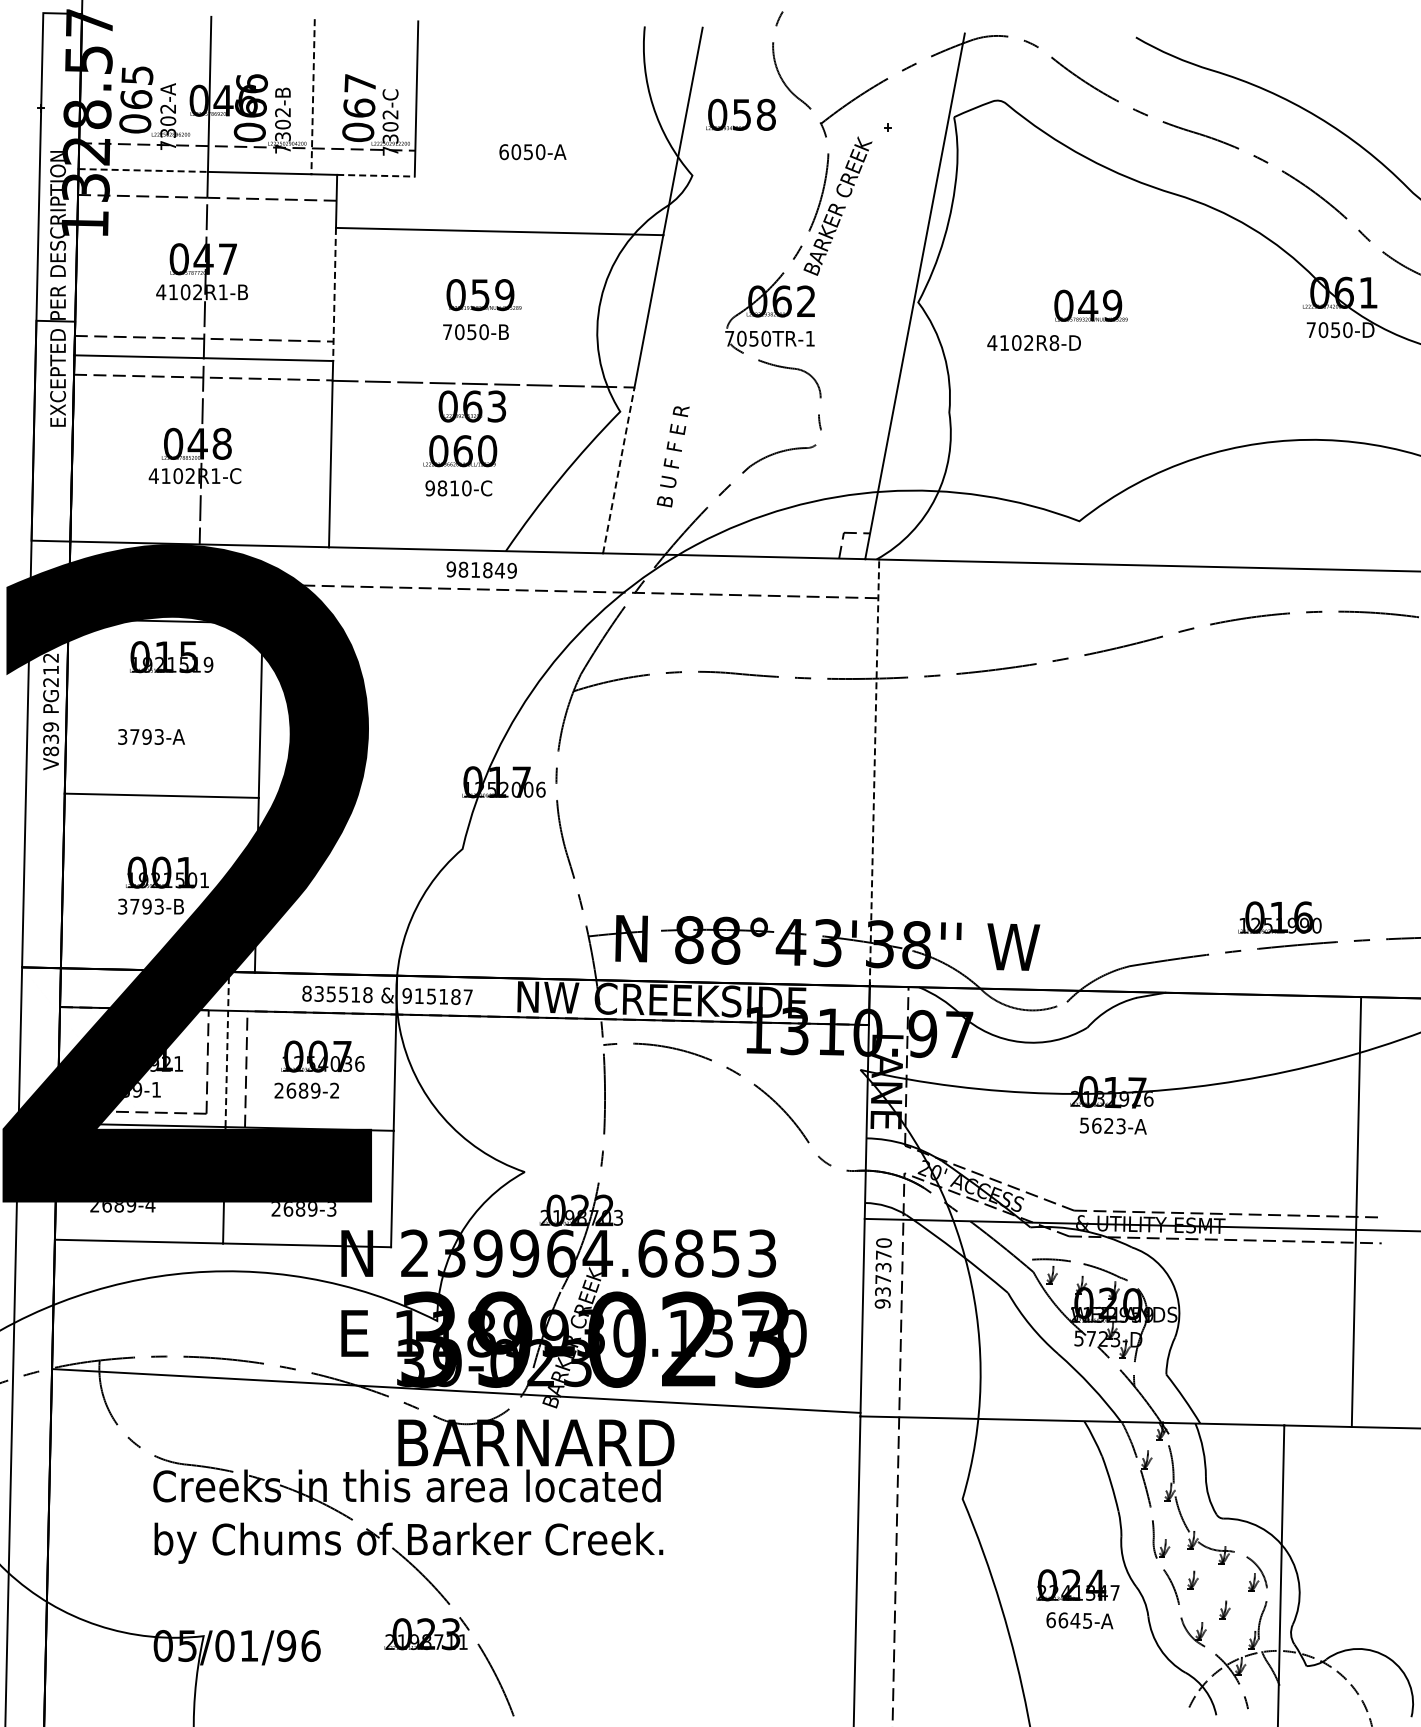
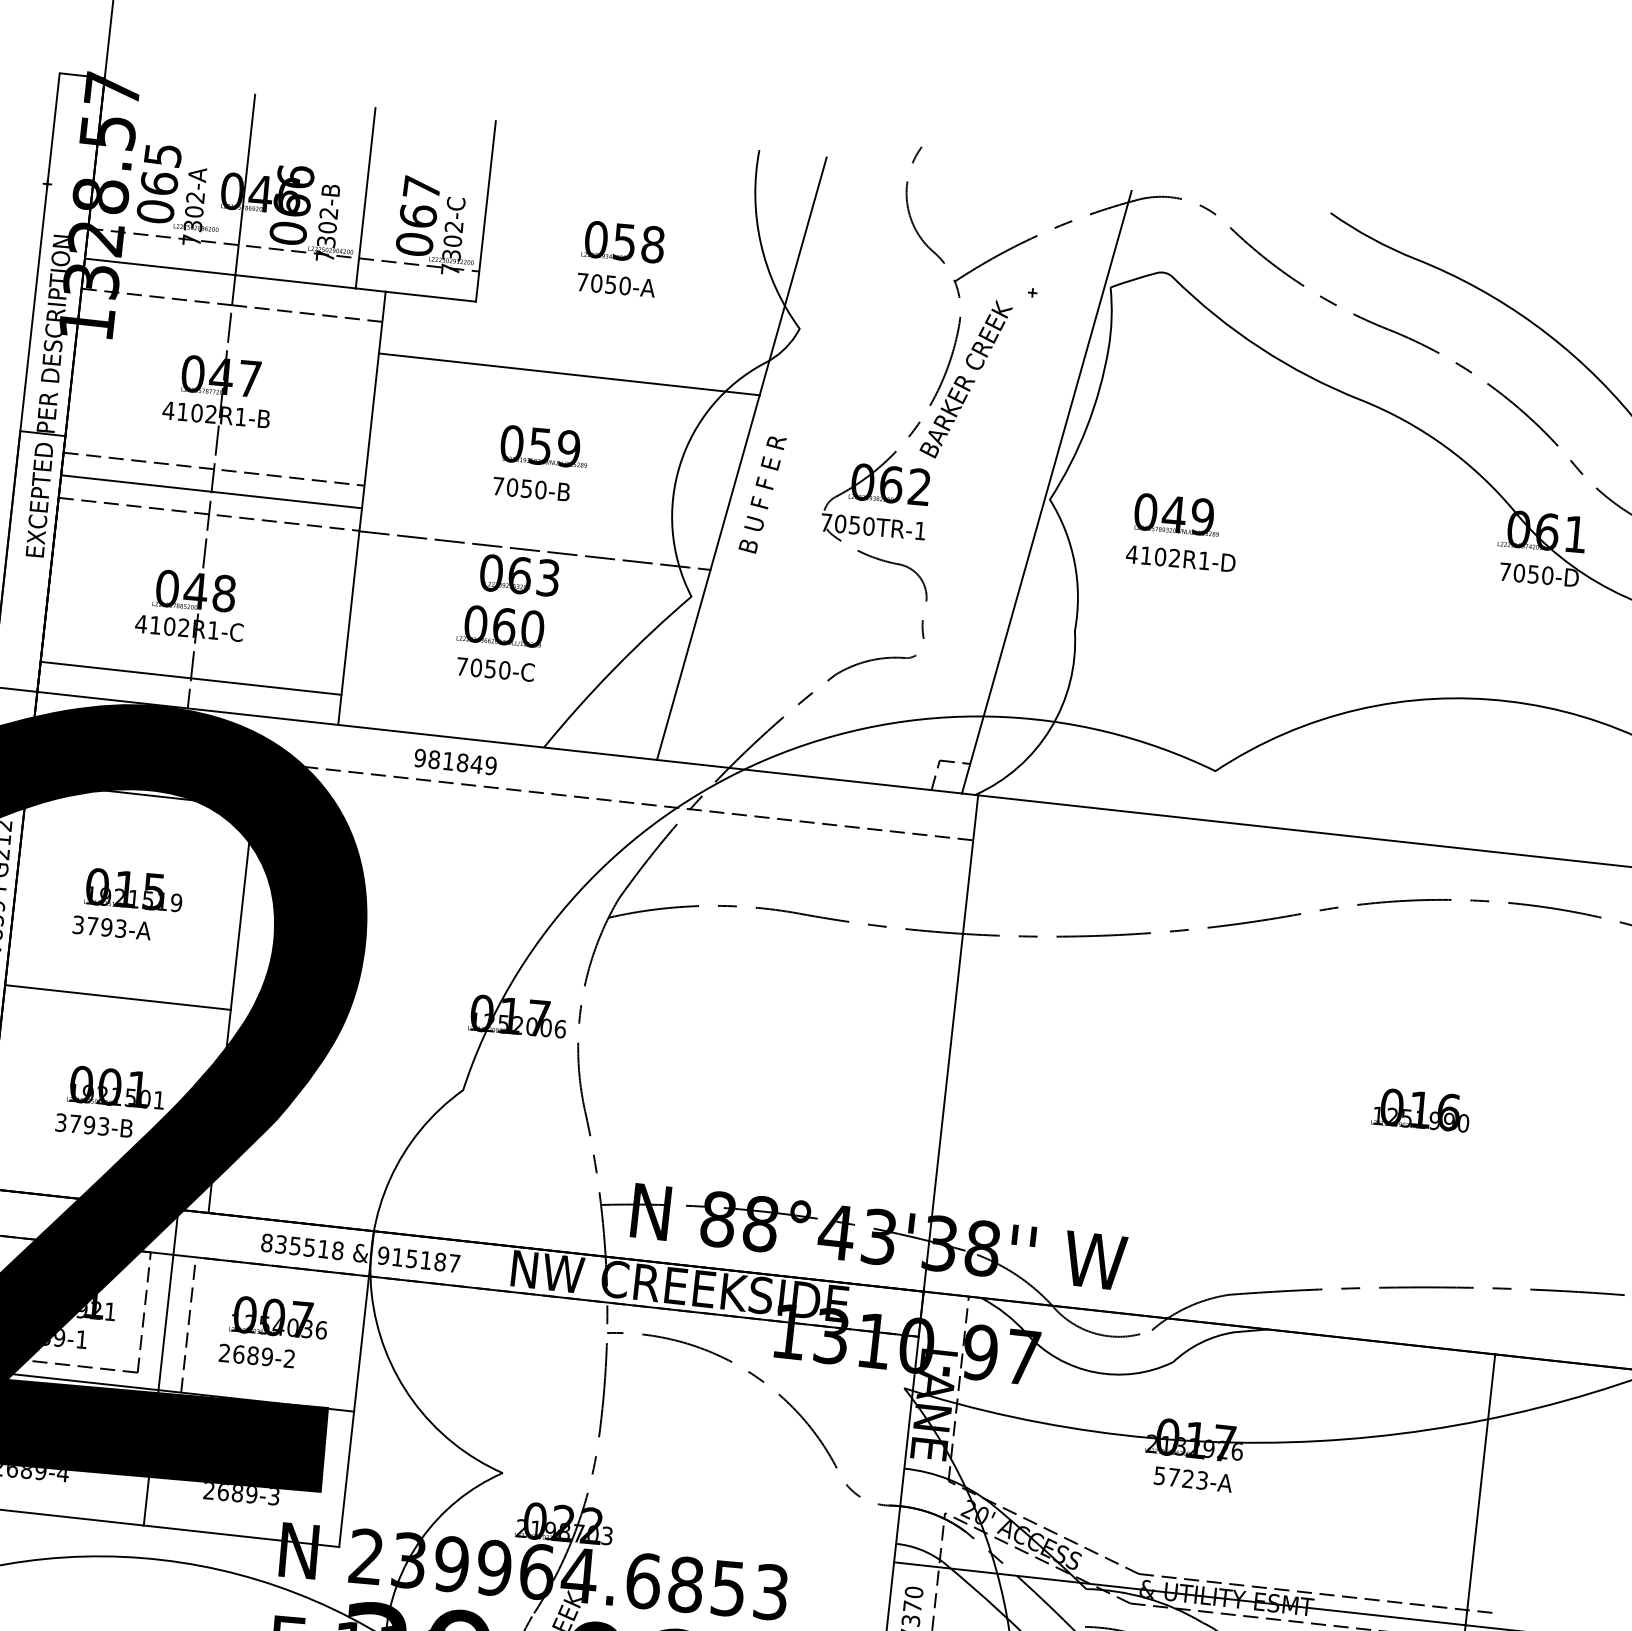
line: (313, 96) -> (366, 197), dashed -> solid
text: (740, 114) -> (622, 241), moved
text: (503, 152) -> (581, 282), 6050-A -> 7050-A
line: (143, 170) -> (160, 266), dashed -> solid
line: (375, 175) -> (430, 296), dashed -> solid
line: (334, 294) -> (370, 430), dashed -> solid
text: (1090, 305) -> (1176, 514), moved
text: (1054, 342) -> (1204, 560), 4102R8-D -> 4102R1-D
text: (672, 456) -> (761, 494), moved
line: (618, 469) -> (683, 663), dashed -> solid
text: (441, 488) -> (475, 667), 9810-C -> 7050-C
line: (199, 518) -> (190, 678), added
text: (481, 569) -> (455, 761), moved
text: (171, 657) -> (134, 890), moved
line: (874, 772) -> (950, 1043), dashed -> solid
text: (1279, 917) -> (1420, 1109), moved
line: (227, 1049) -> (168, 1299), dashed -> solid
text: (1096, 1125) -> (1173, 1477), 5623-A -> 5723-A

